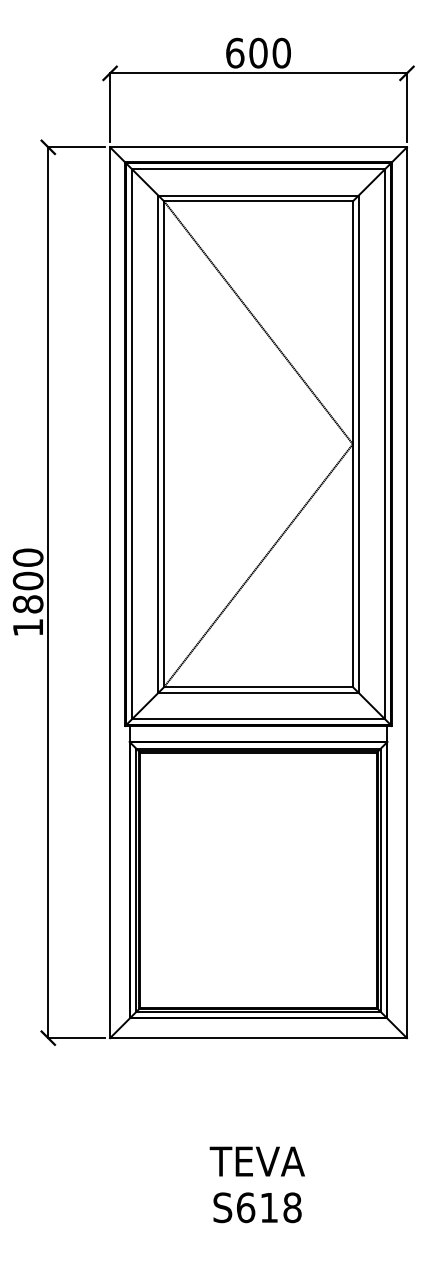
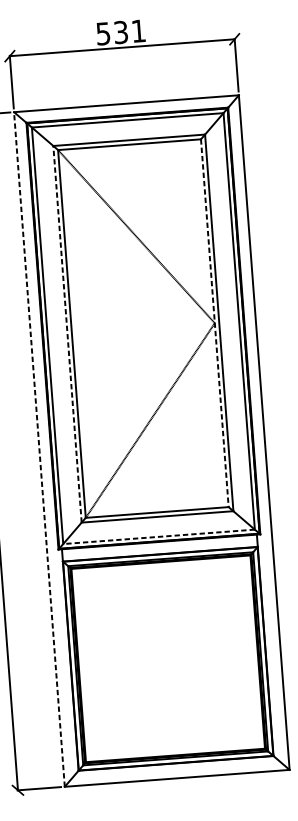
text: (258, 52) -> (121, 31), 600 -> 531
line: (158, 444) -> (67, 334), solid -> dashed
line: (352, 444) -> (214, 323), solid -> dashed
line: (110, 592) -> (39, 449), solid -> dashed
line: (258, 719) -> (159, 537), solid -> dashed

